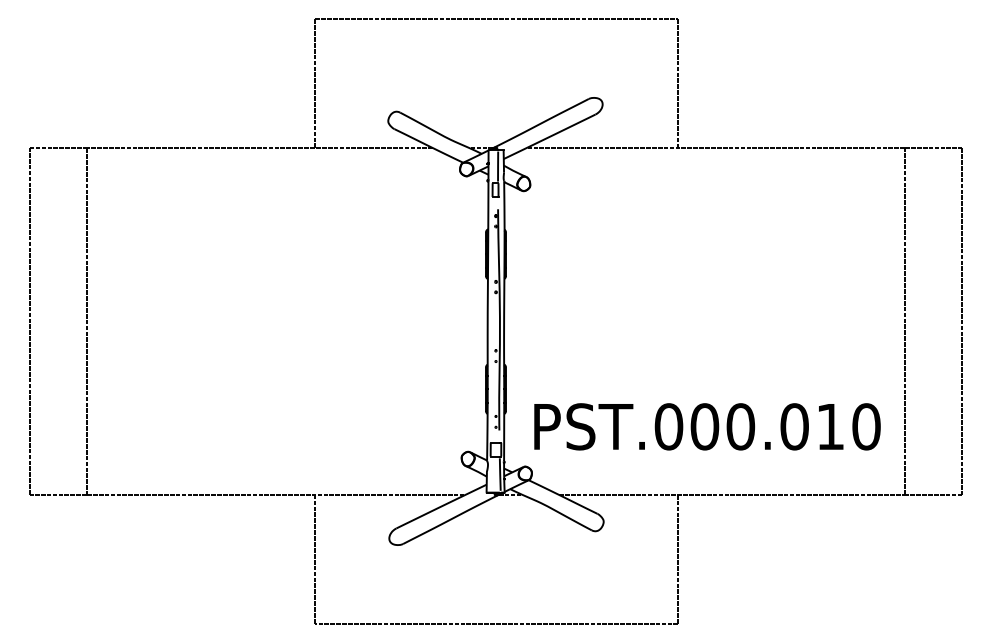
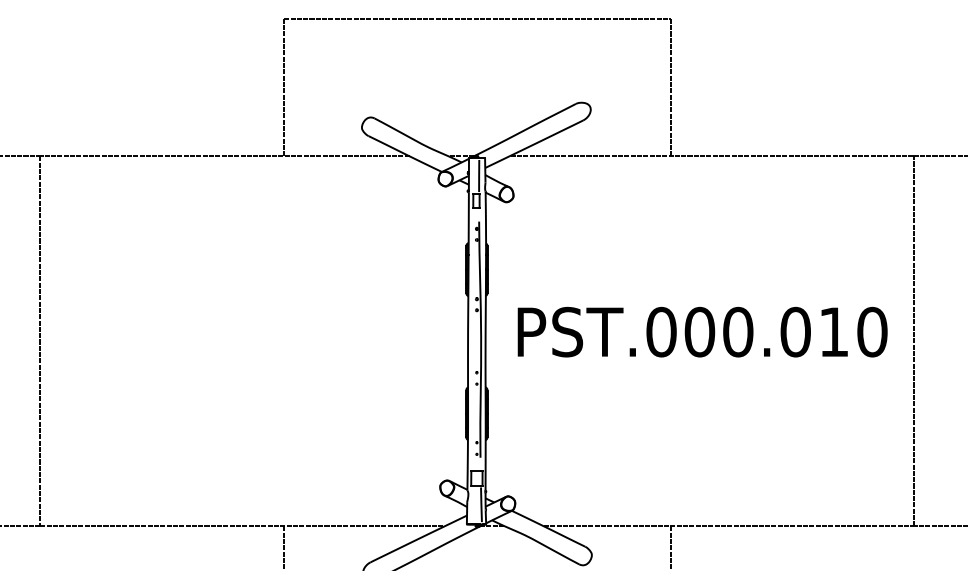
text: (707, 426) -> (702, 331), moved

